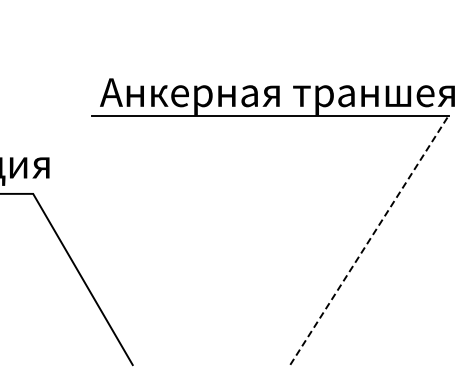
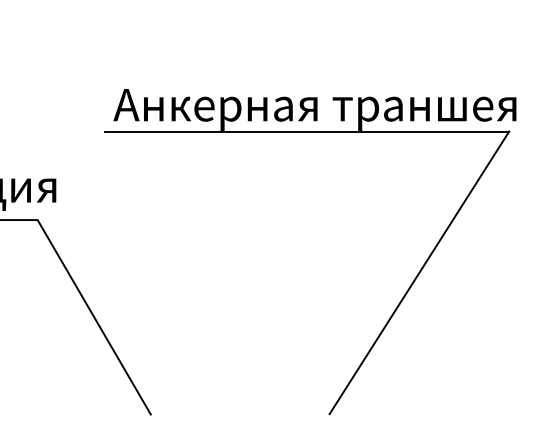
line: (369, 239) -> (419, 271), dashed -> solid

